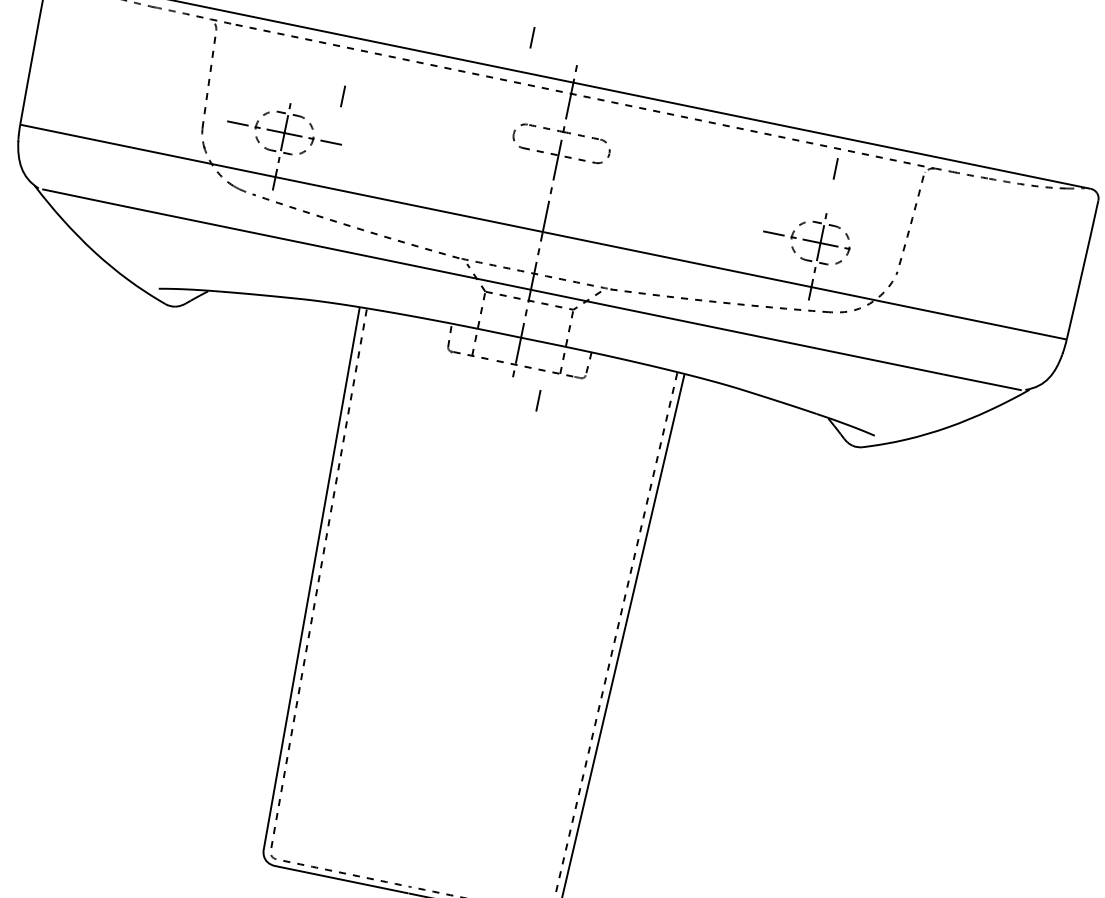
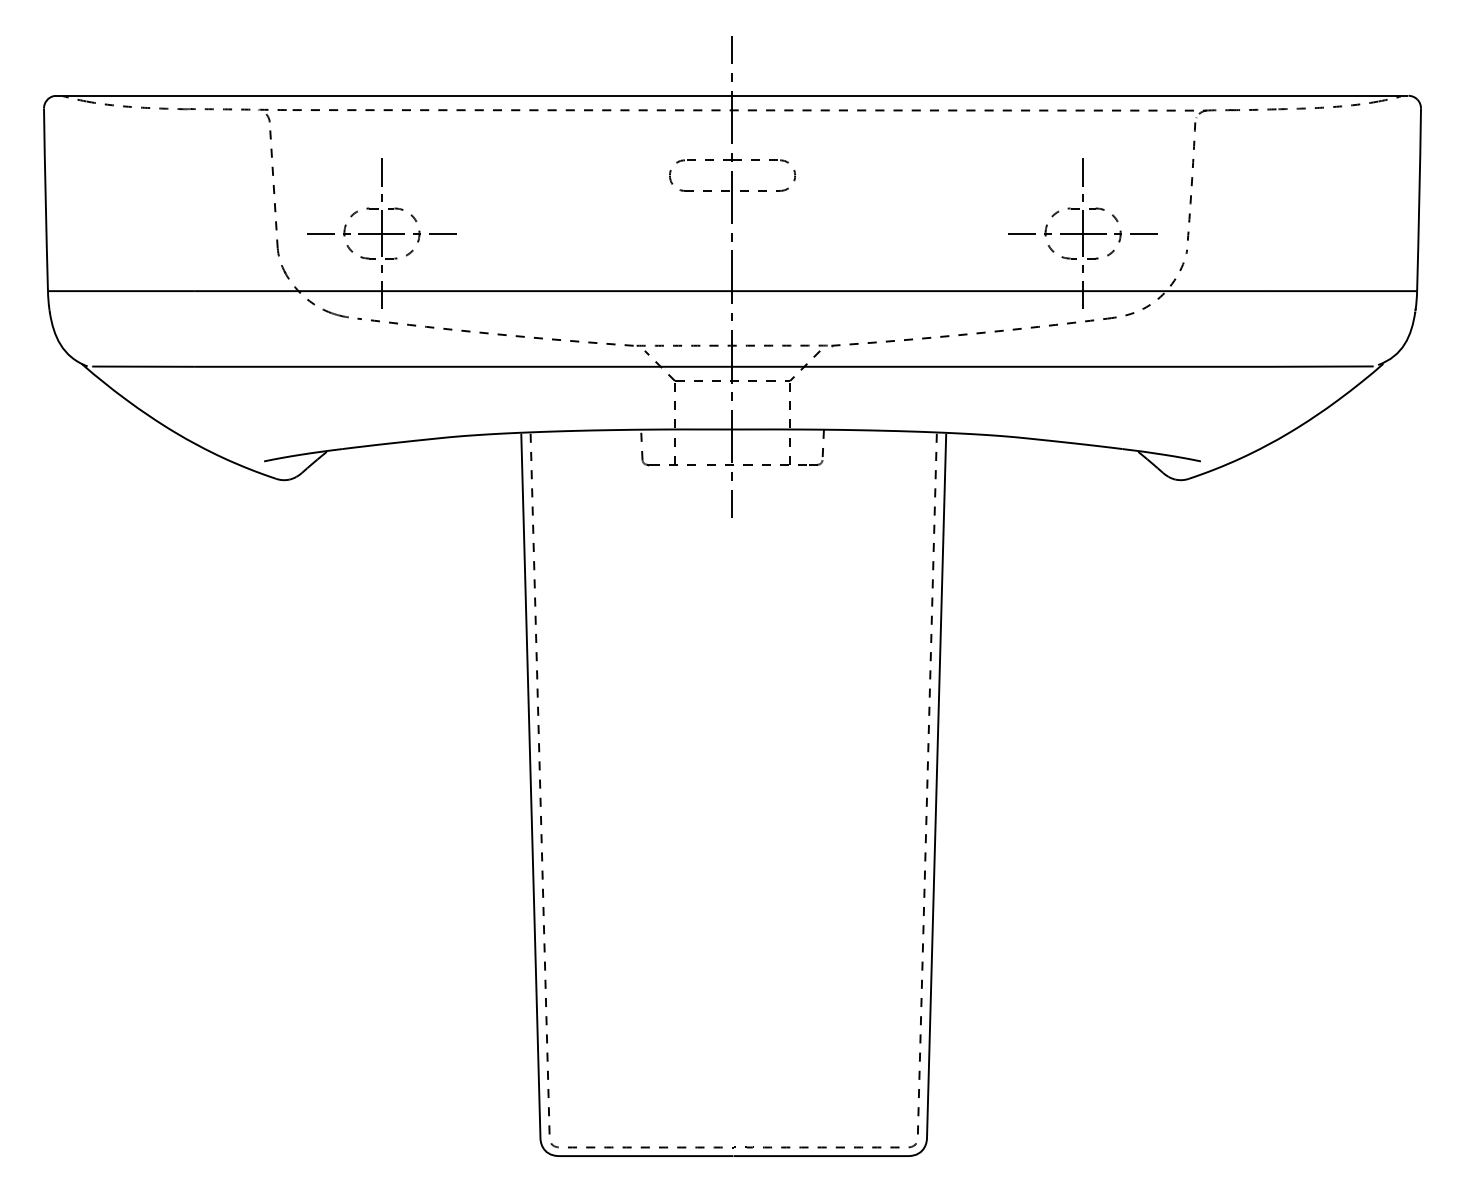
line: (532, 37) -> (731, 49), moved
line: (342, 96) -> (381, 172), moved
line: (835, 168) -> (1082, 172), moved
line: (866, 252) -> (1143, 233), added
line: (538, 400) -> (731, 503), moved

